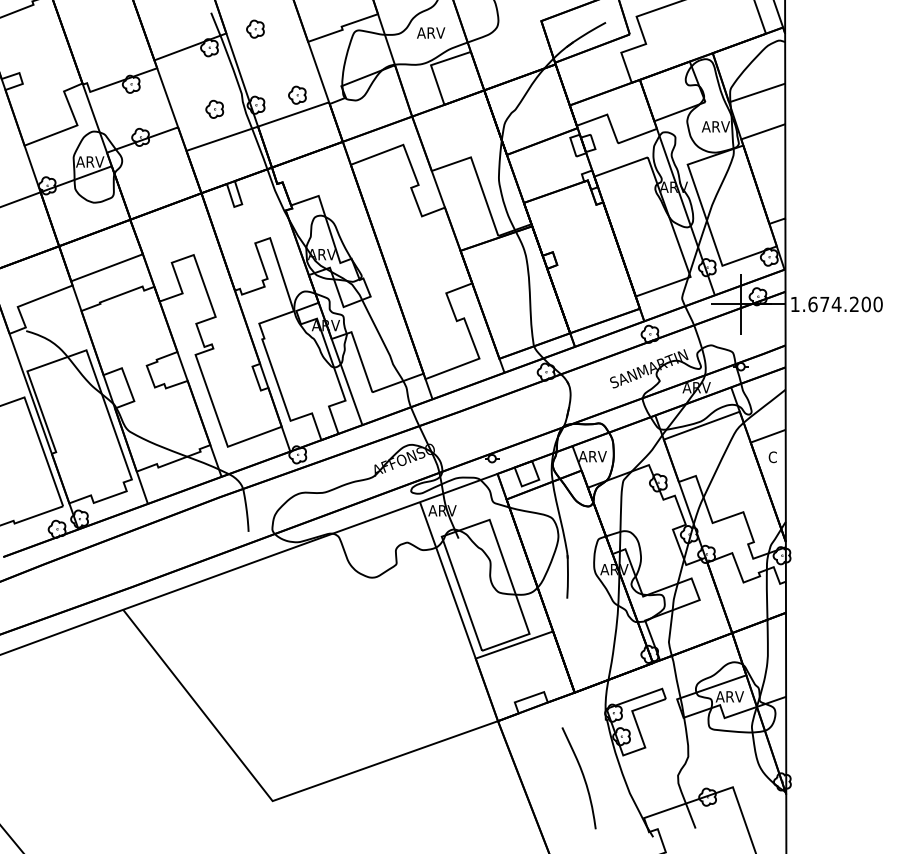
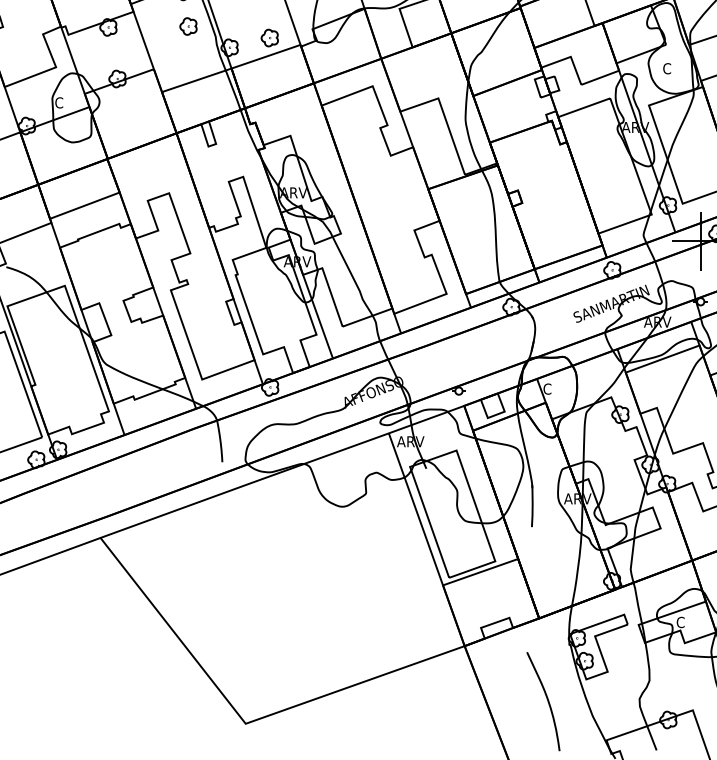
part: (214, 108) -> (188, 25), moved
text: (715, 126) -> (675, 68), ARV -> C
text: (90, 161) -> (68, 102), ARV -> C
text: (592, 456) -> (556, 389), ARV -> C
text: (729, 696) -> (689, 622), ARV -> C

